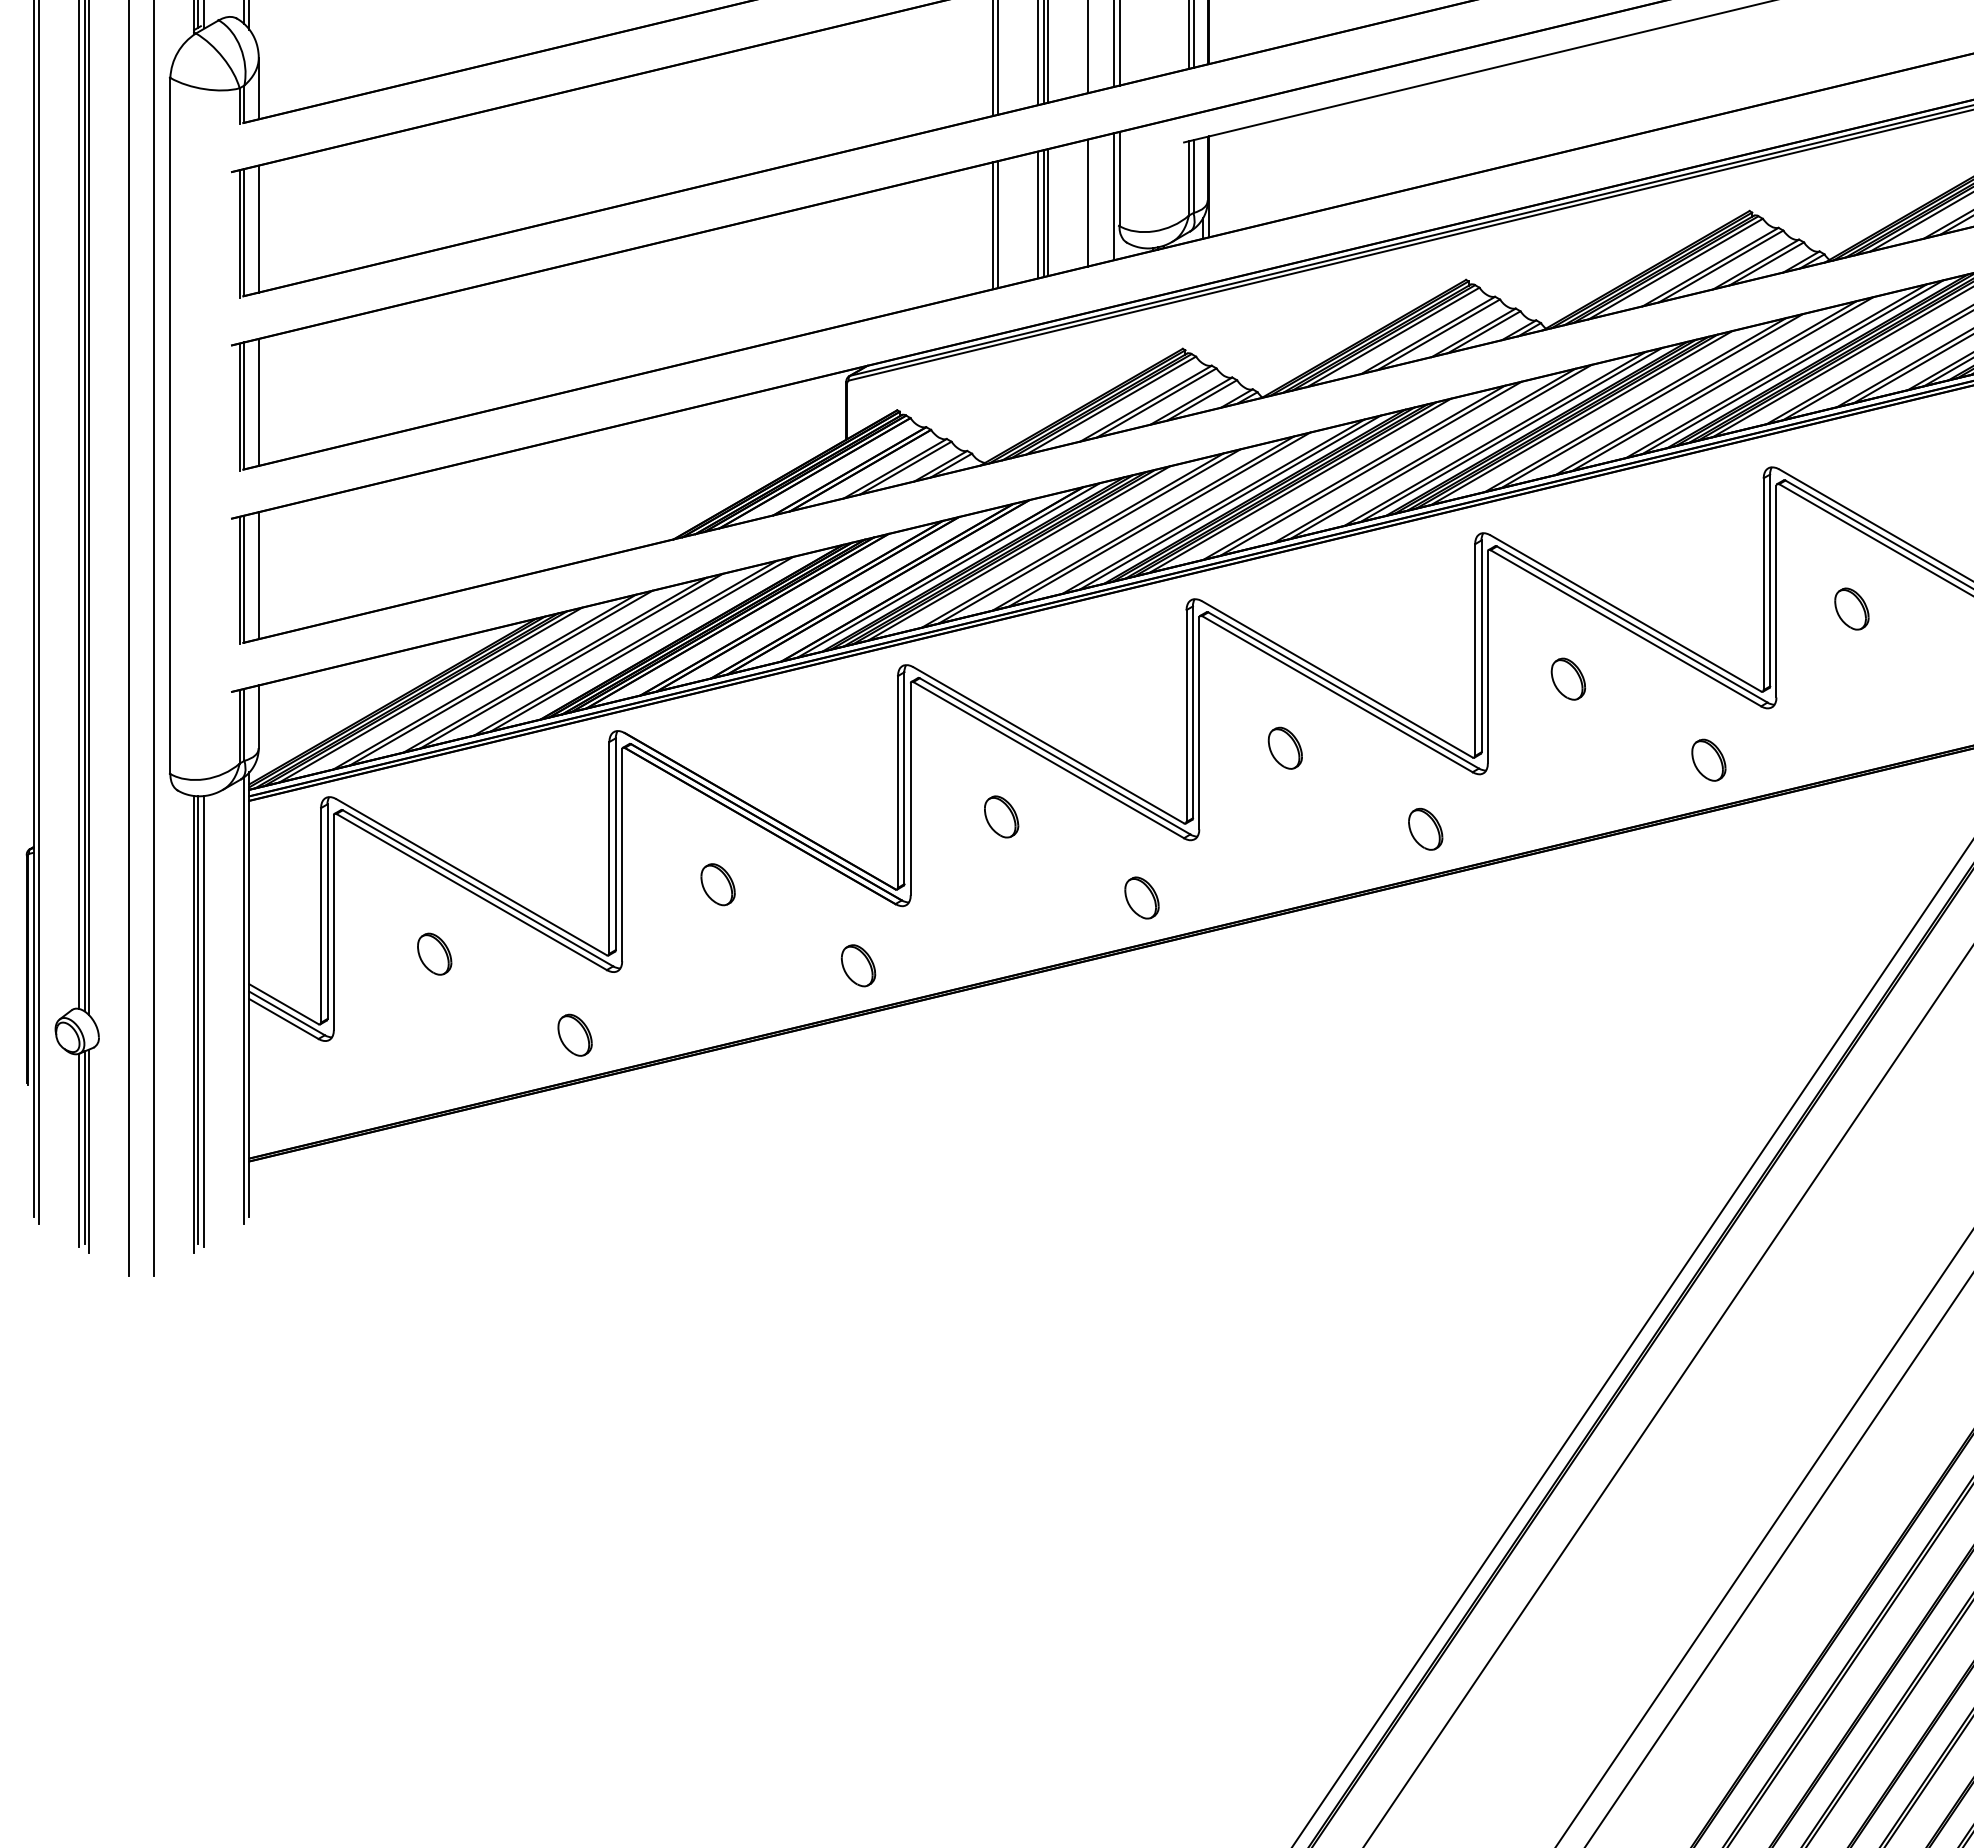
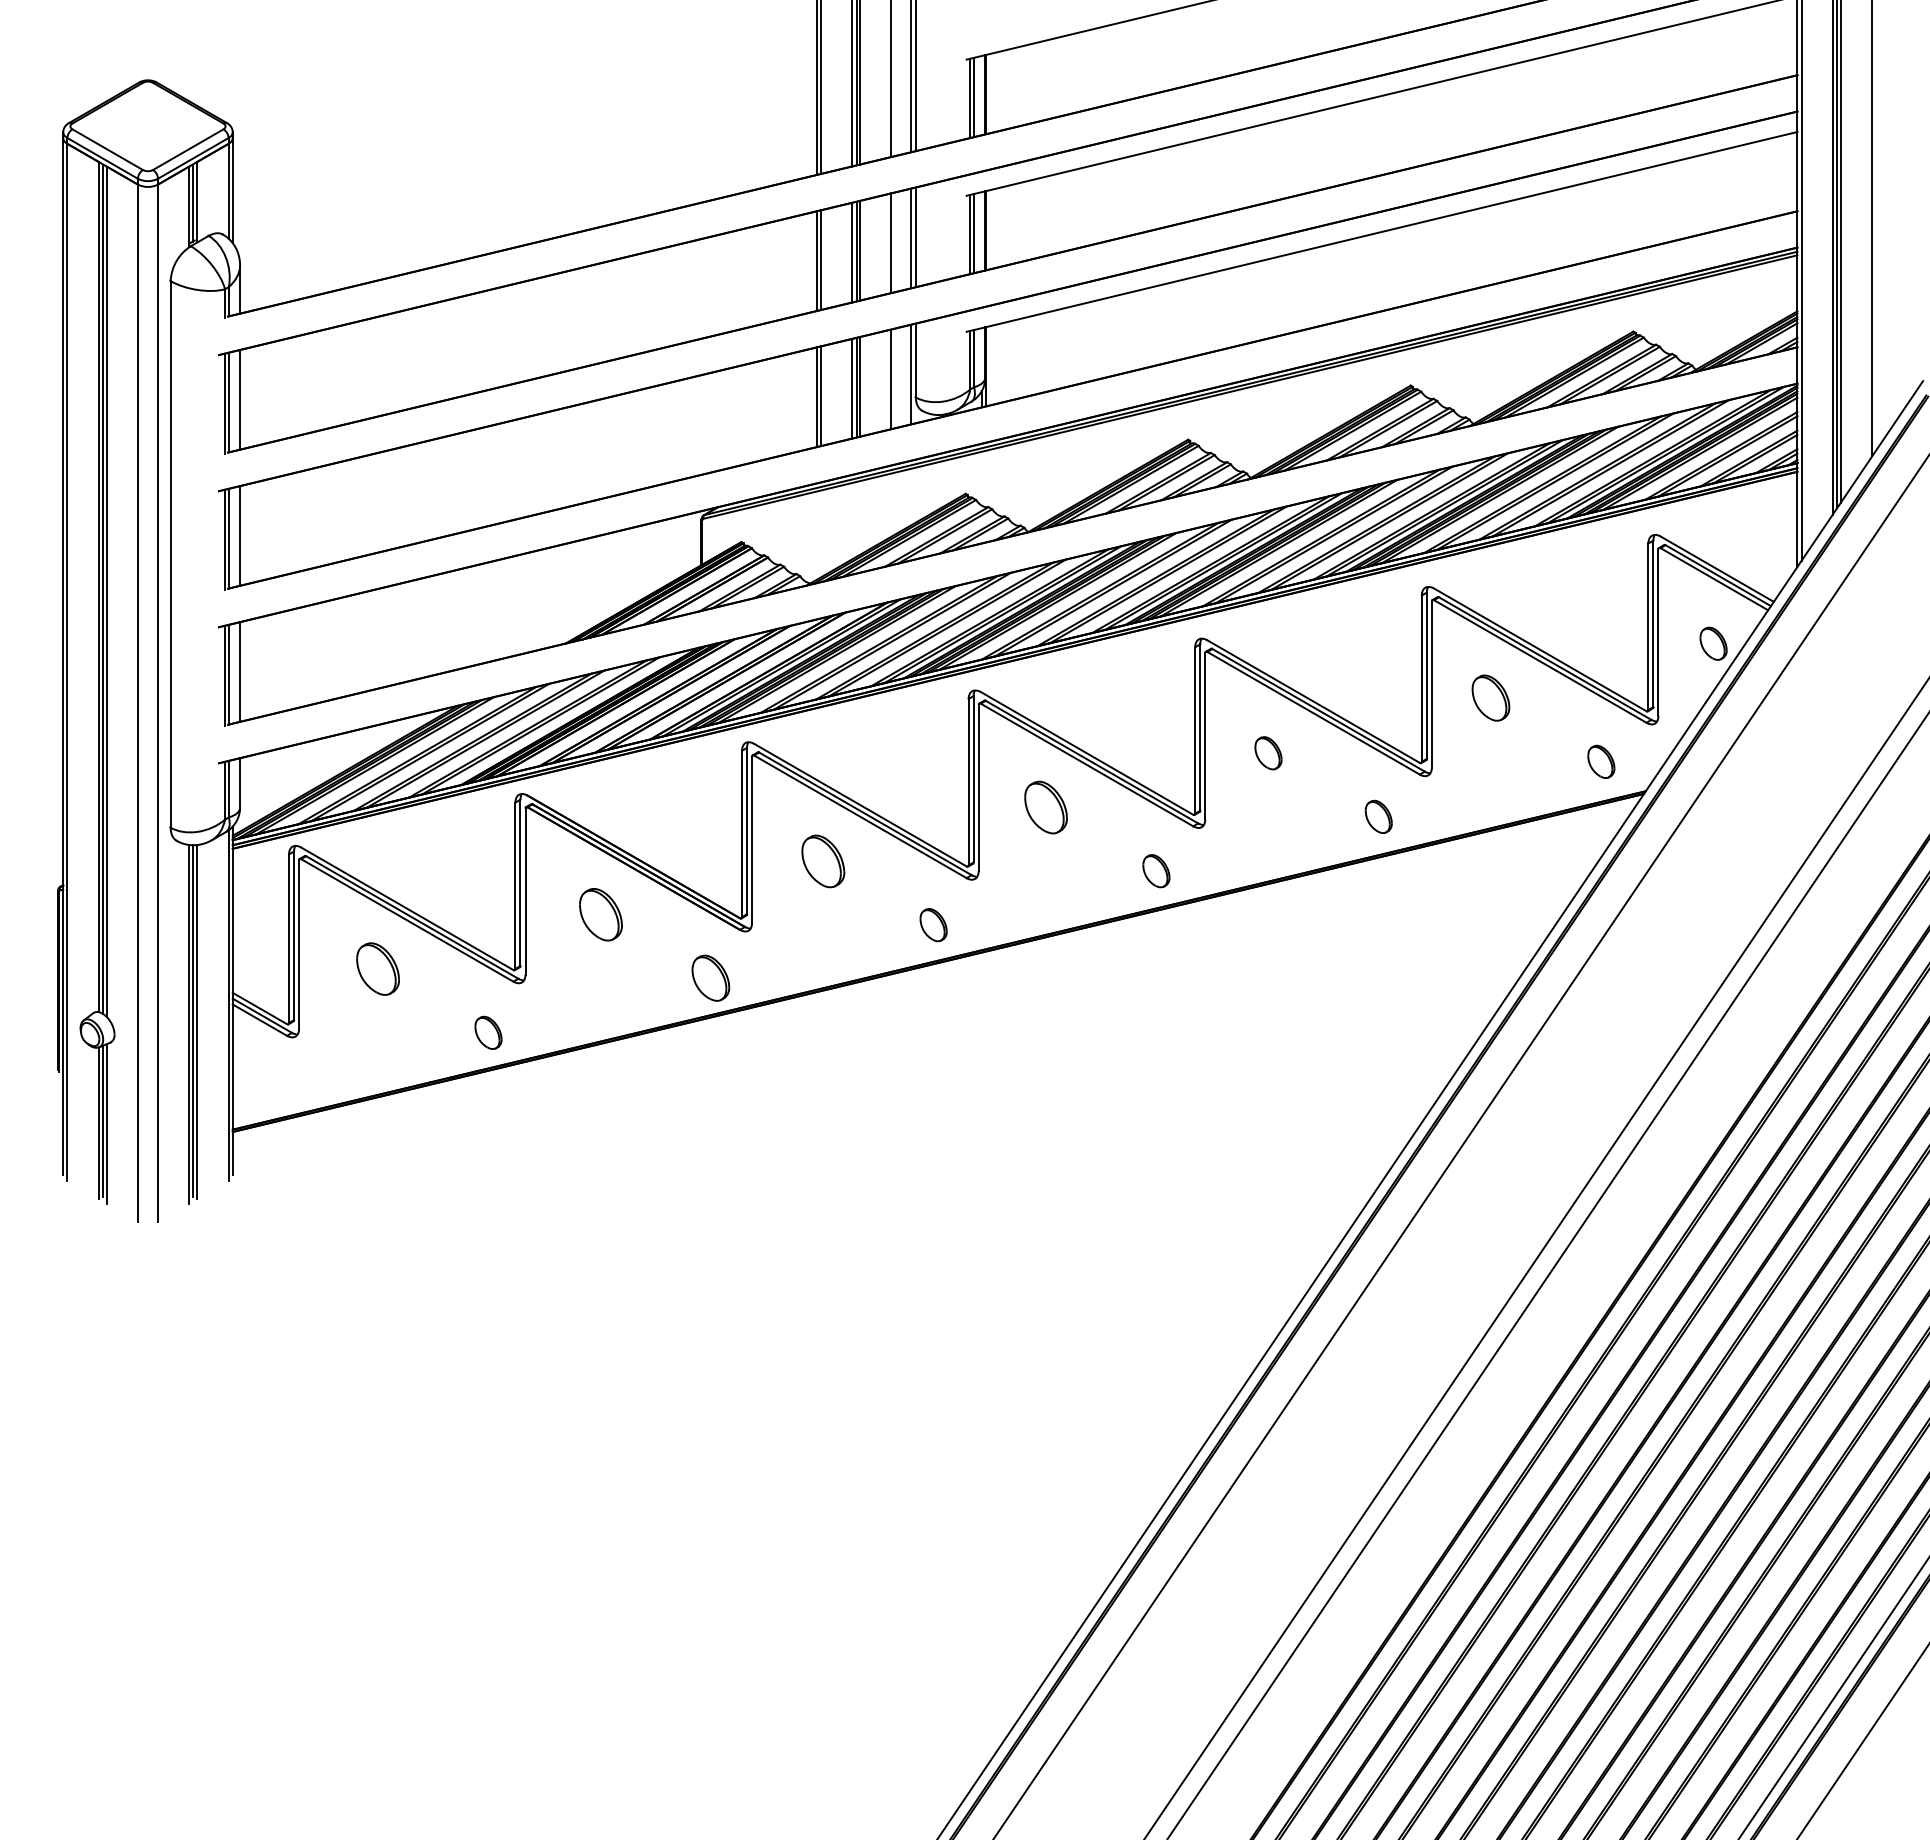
part: (1852, 609) -> (1491, 698), size x1.4
part: (1285, 748) -> (1046, 807), size x1.6
part: (1001, 817) -> (823, 861), size x1.6
part: (717, 884) -> (600, 914), size x1.6
part: (435, 954) -> (378, 969), size x1.6
part: (859, 966) -> (711, 978), size x1.4

